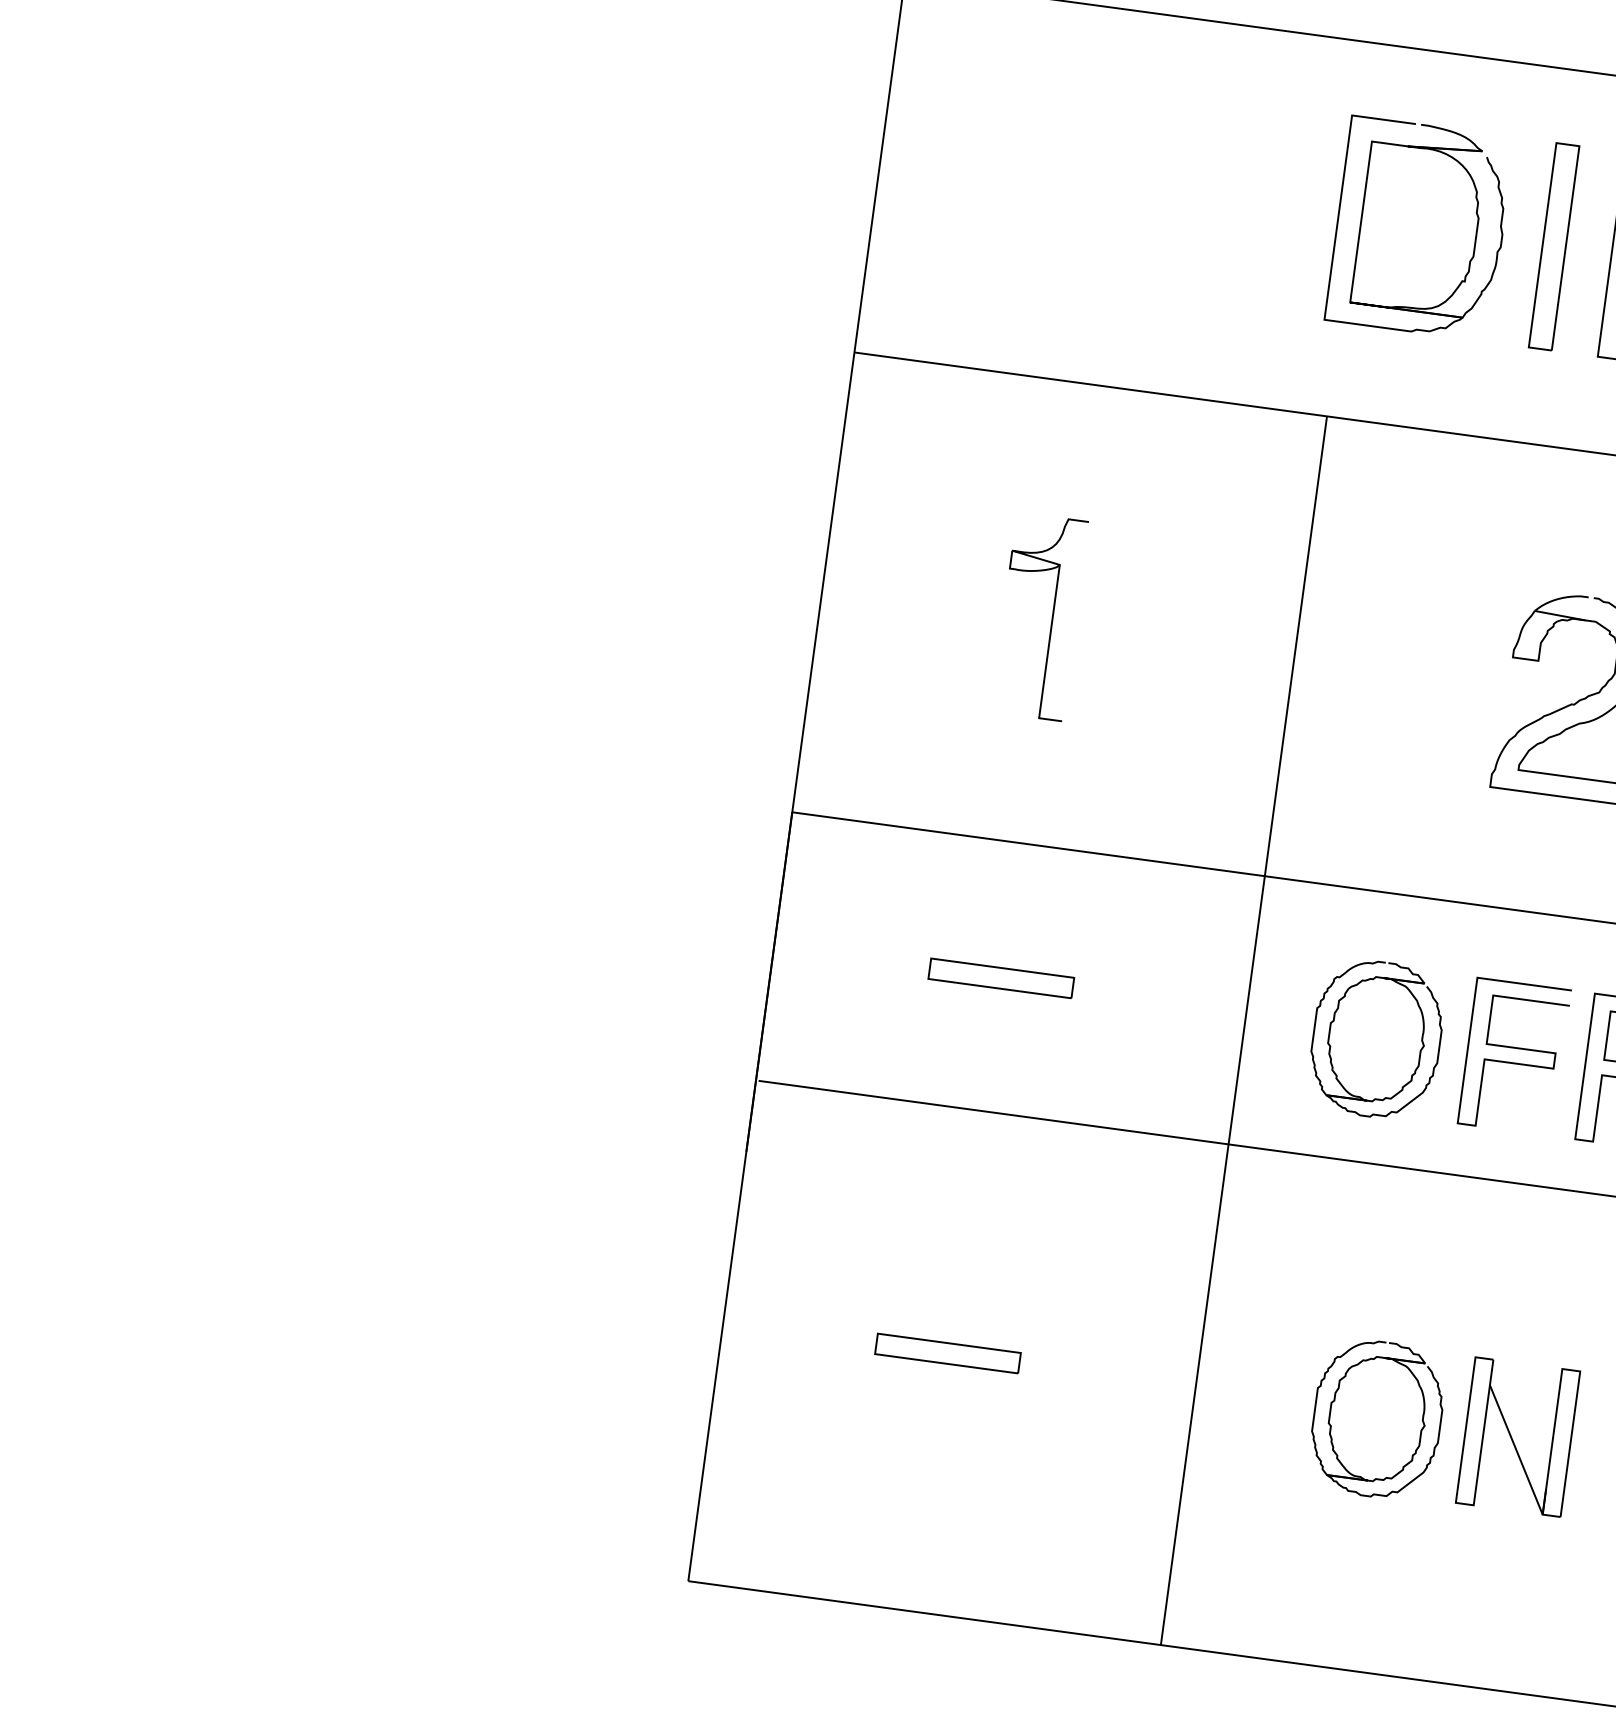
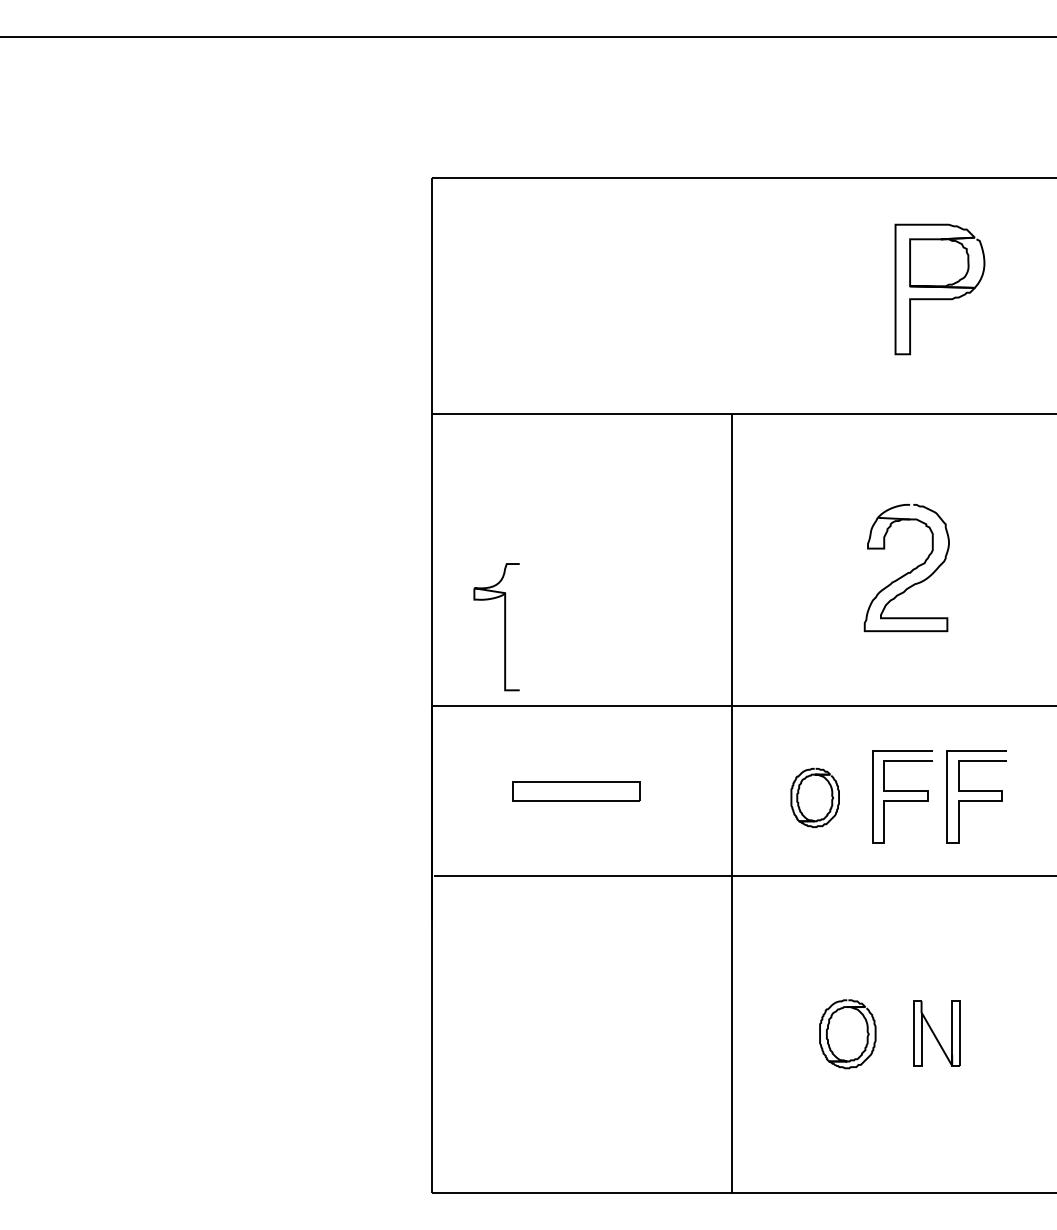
part: (1419, 228) -> (773, 289), removed
part: (1553, 246) -> (858, 289), removed
part: (1051, 618) -> (504, 627), moved
part: (1001, 978) -> (576, 791), size x1.4
part: (1375, 1038) -> (814, 797), size x0.6
part: (947, 1353) -> (574, 1029), removed
part: (1377, 1417) -> (847, 1033), size x0.7
part: (1517, 1436) -> (936, 1033), size x0.7

